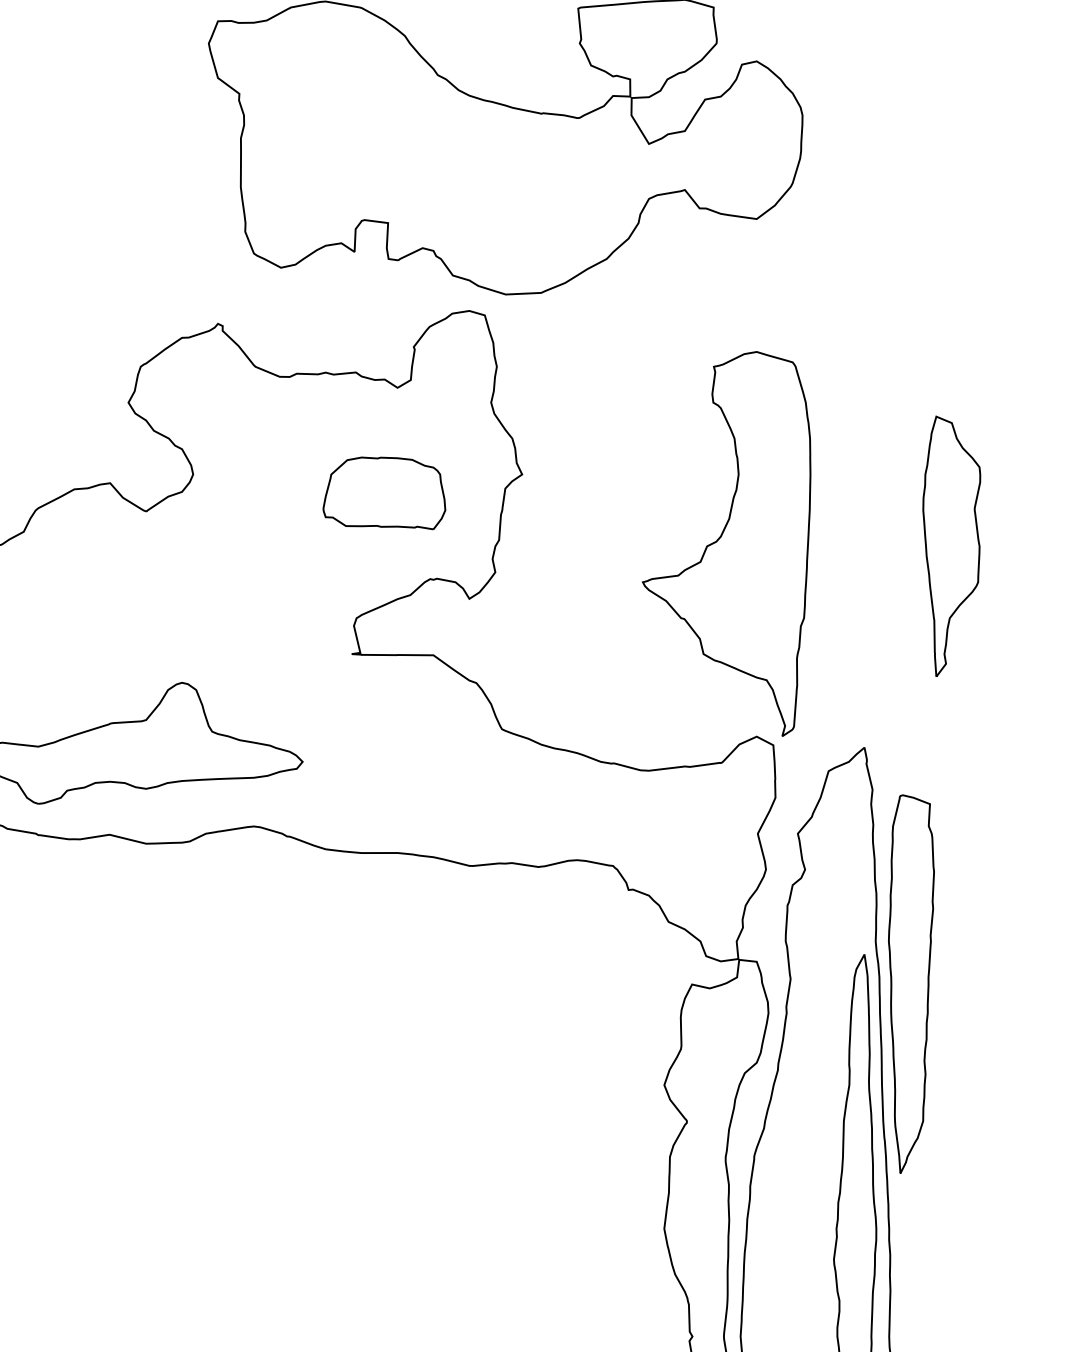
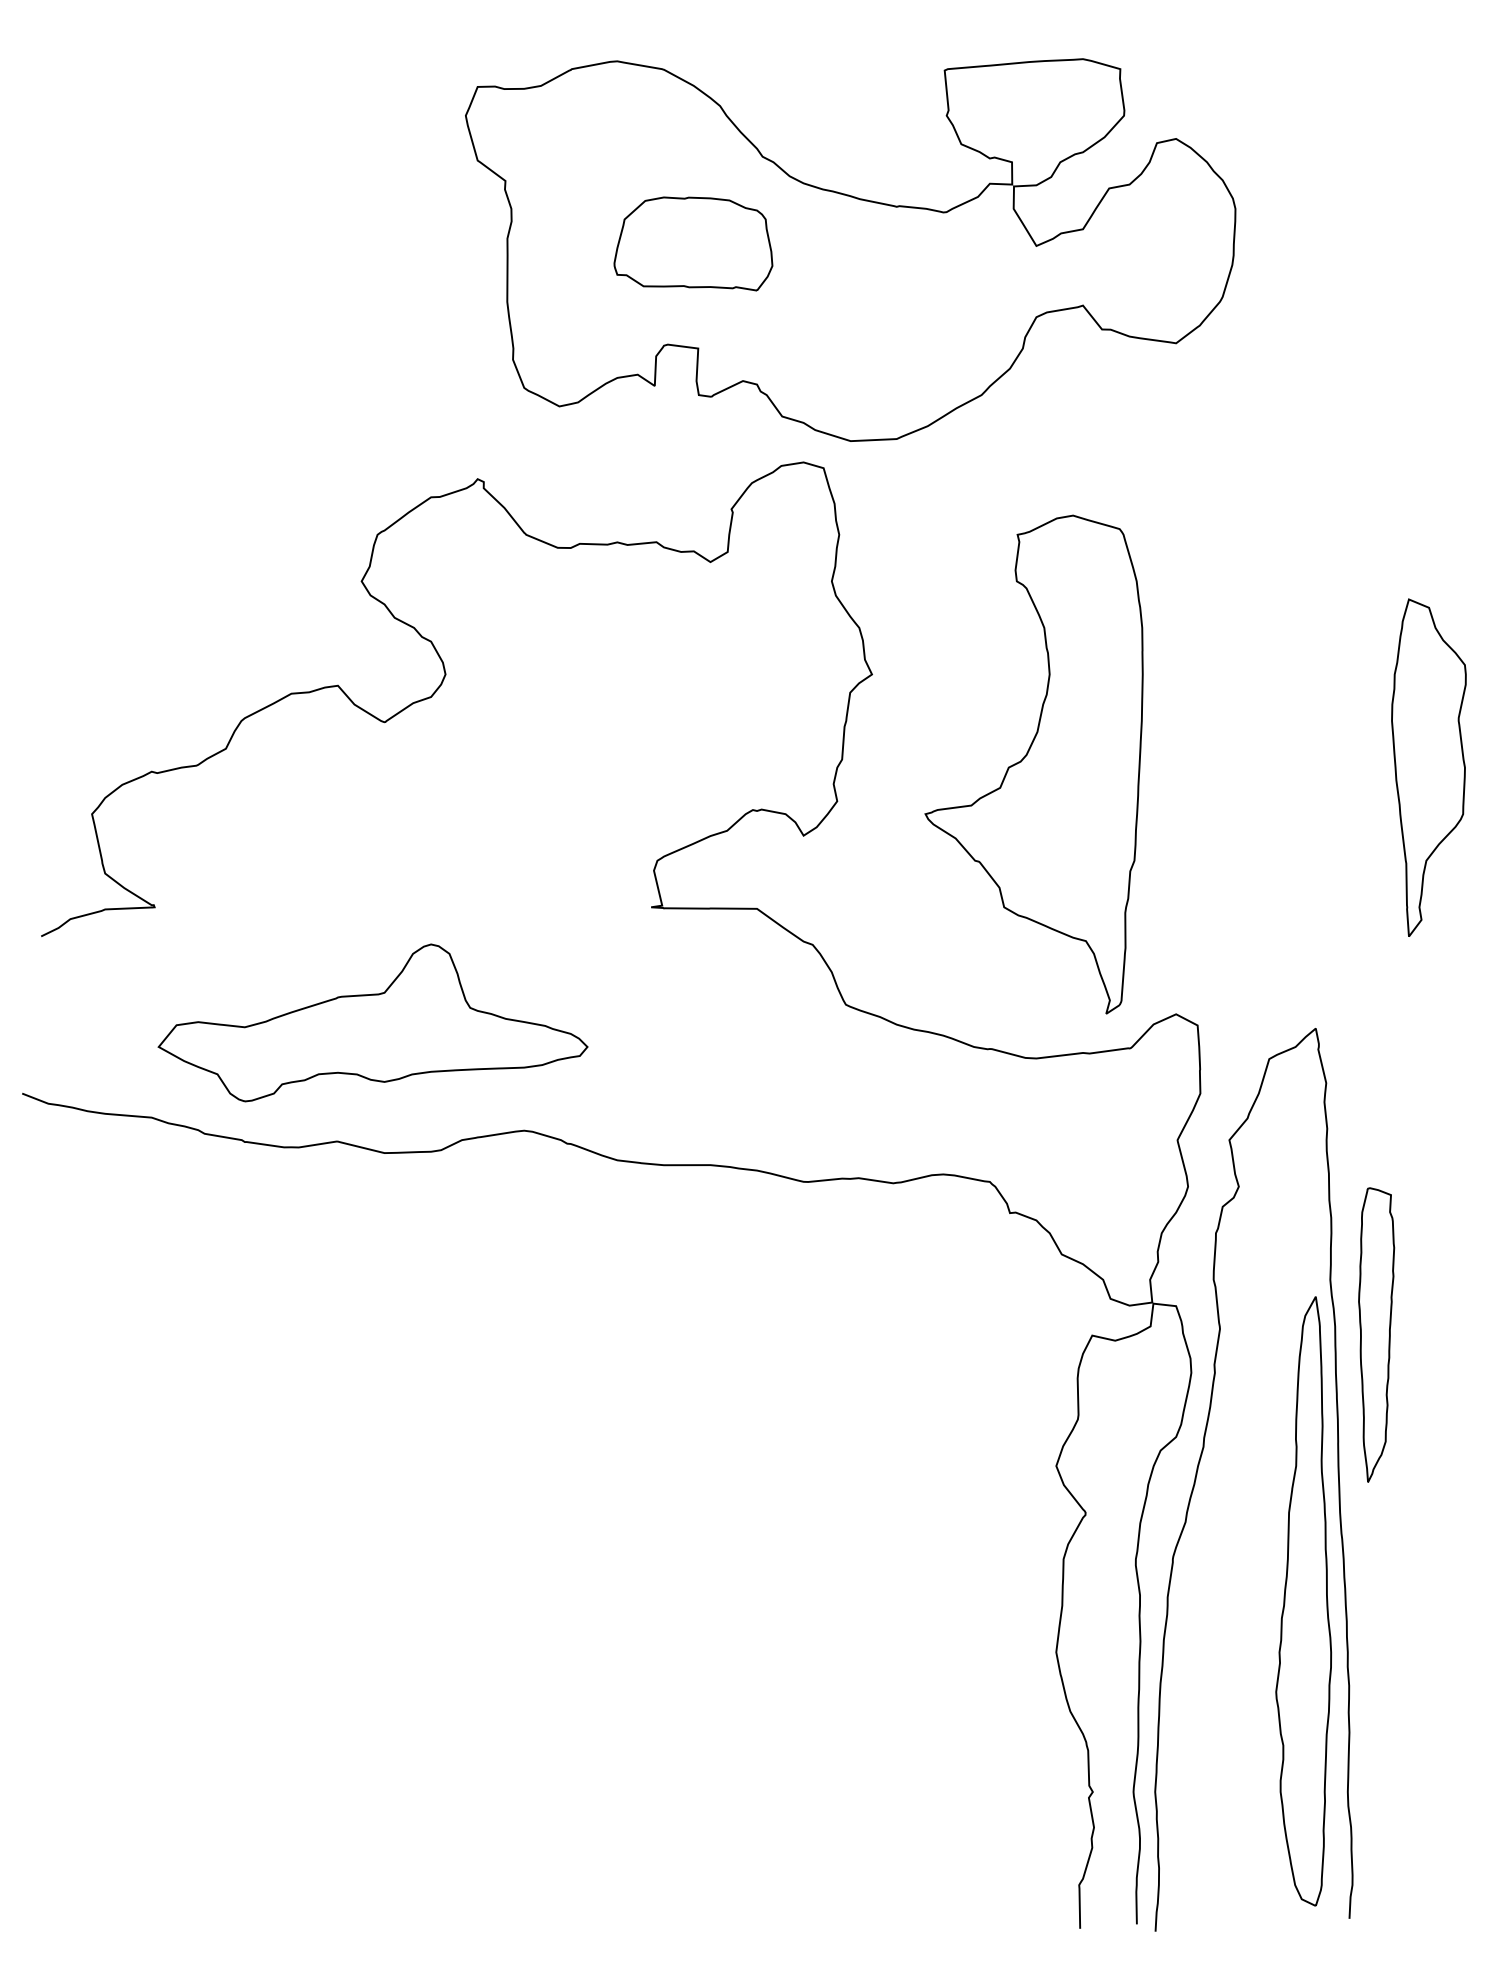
part: (384, 493) -> (693, 243), moved
part: (726, 543) -> (1033, 764), moved
part: (911, 983) -> (1376, 1334), size x0.6

